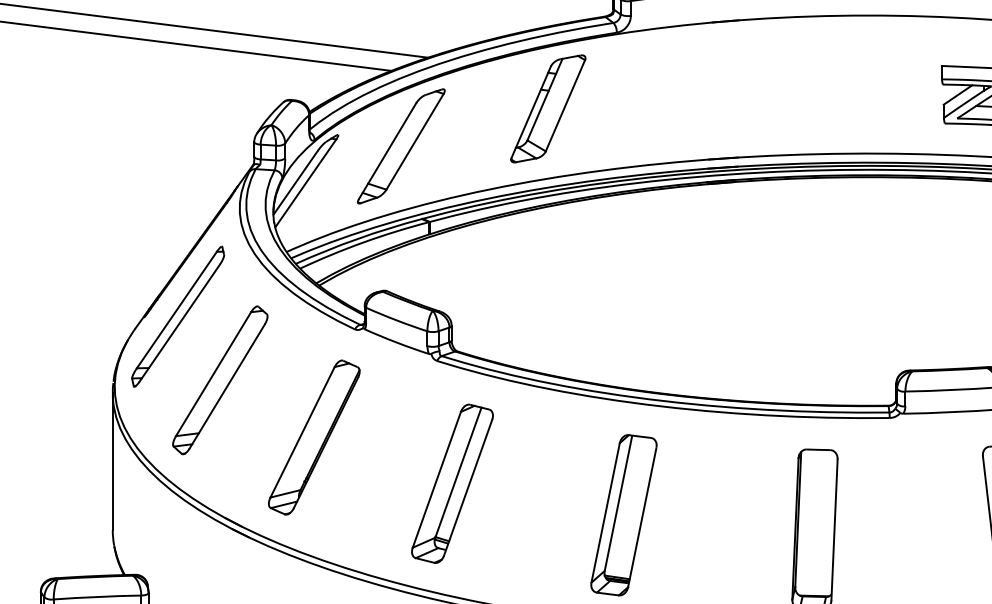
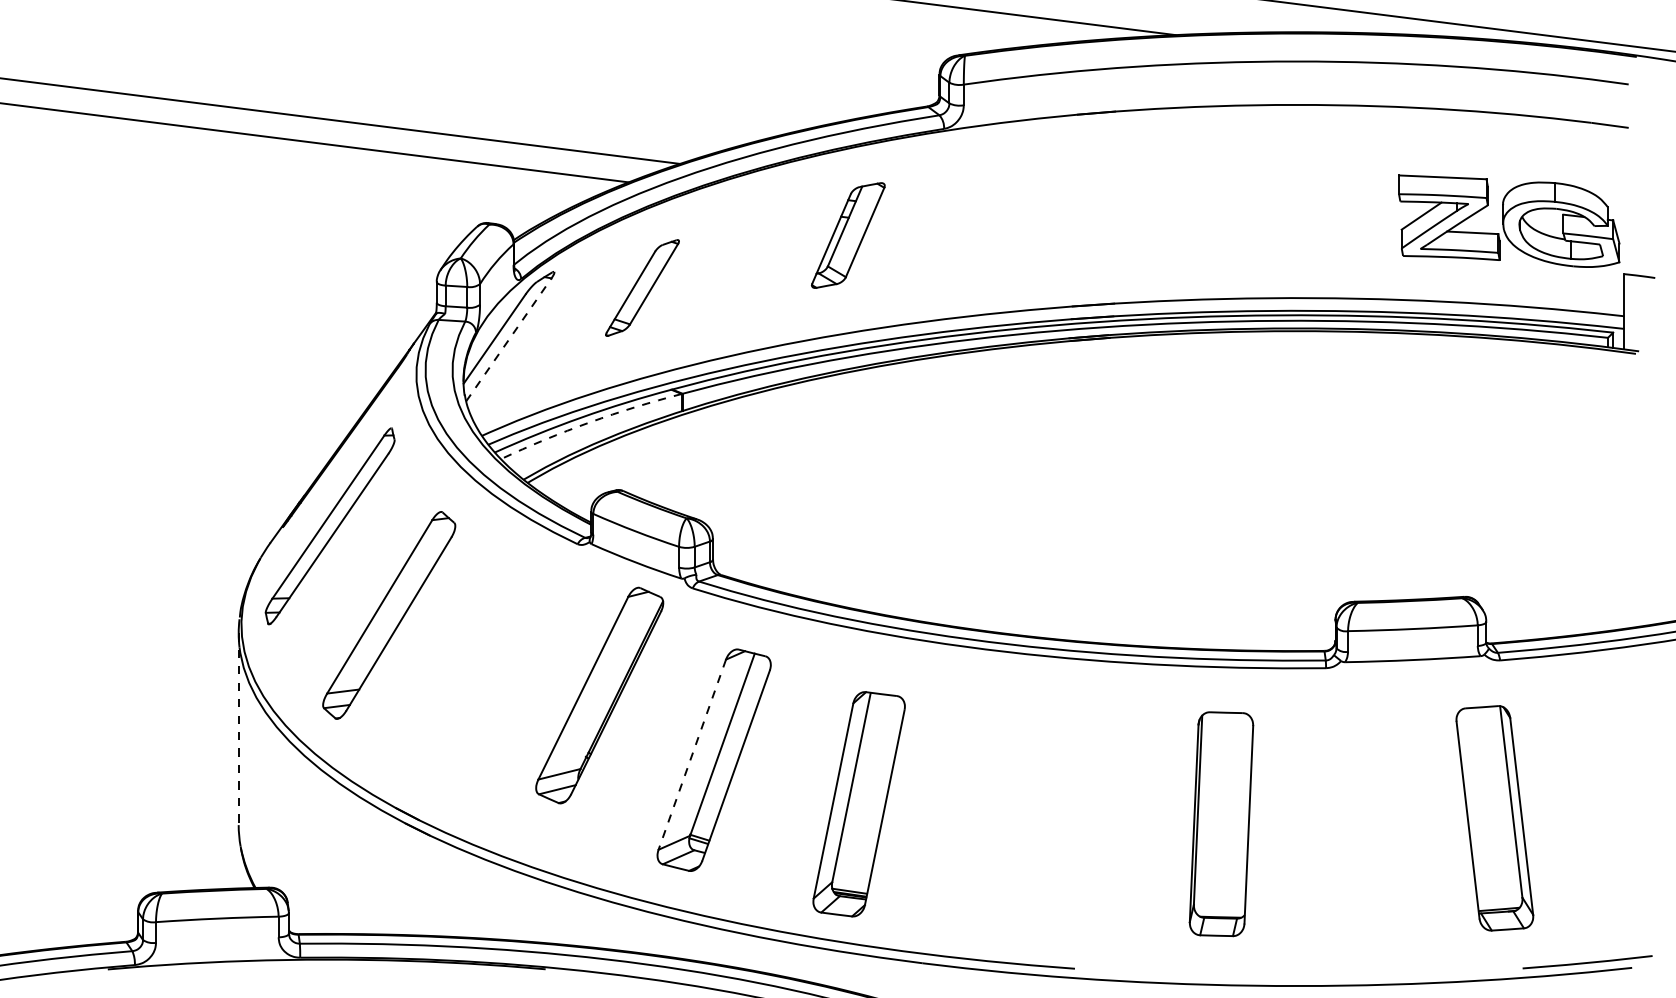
part: (548, 108) -> (848, 235), size x0.7
part: (401, 146) -> (642, 287), size x0.6
line: (305, 183) -> (508, 339), solid -> dashed
arc: (363, 242) -> (589, 422), solid -> dashed
part: (314, 437) -> (599, 695), moved
line: (112, 461) -> (238, 729), solid -> dashed
line: (437, 479) -> (692, 754), solid -> dashed
part: (623, 515) -> (858, 804), moved

